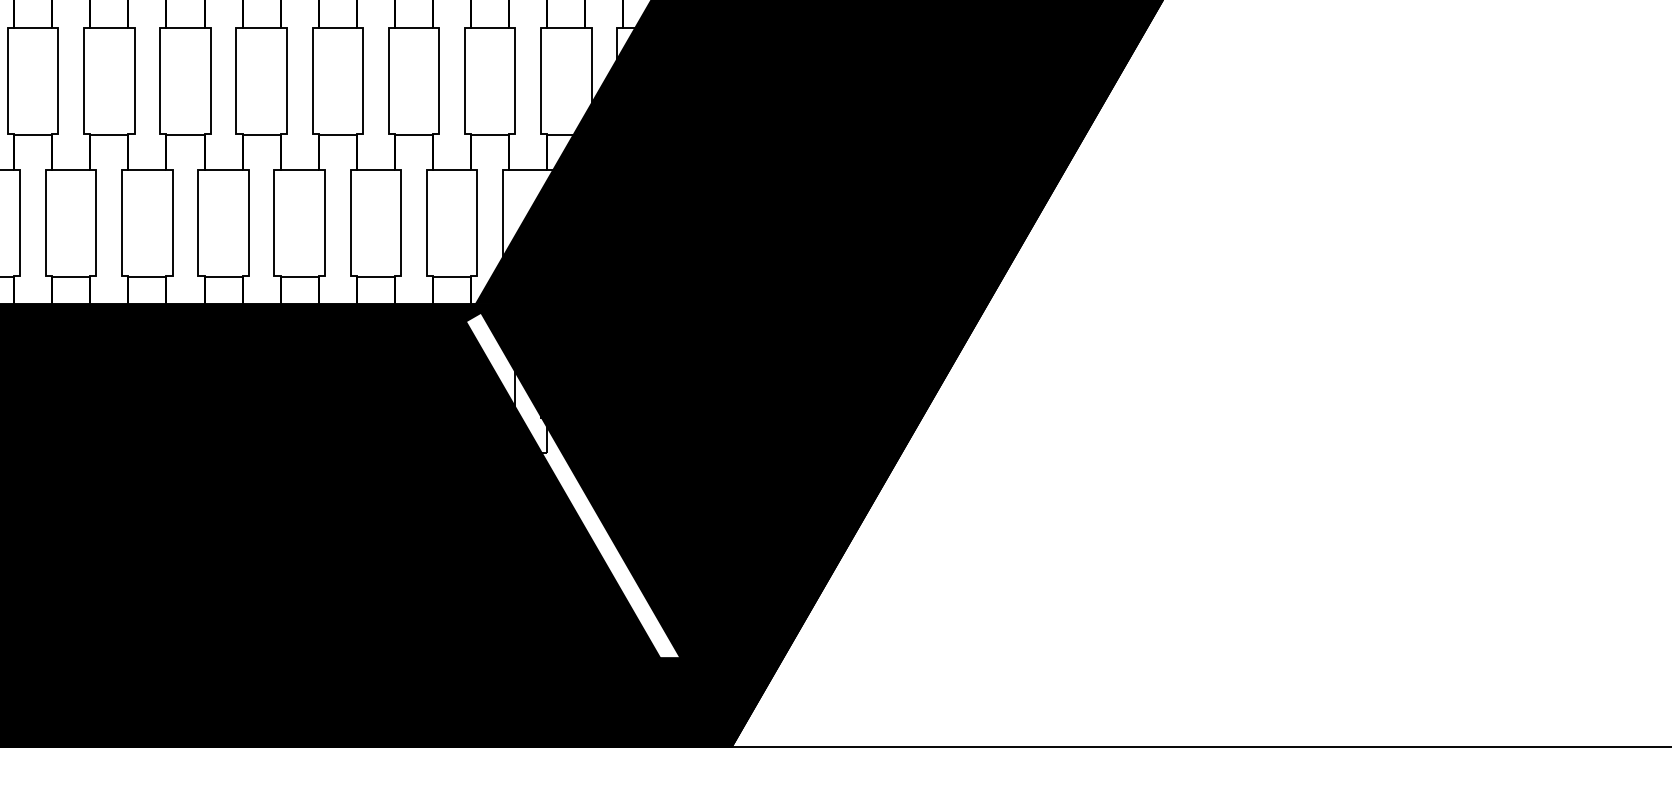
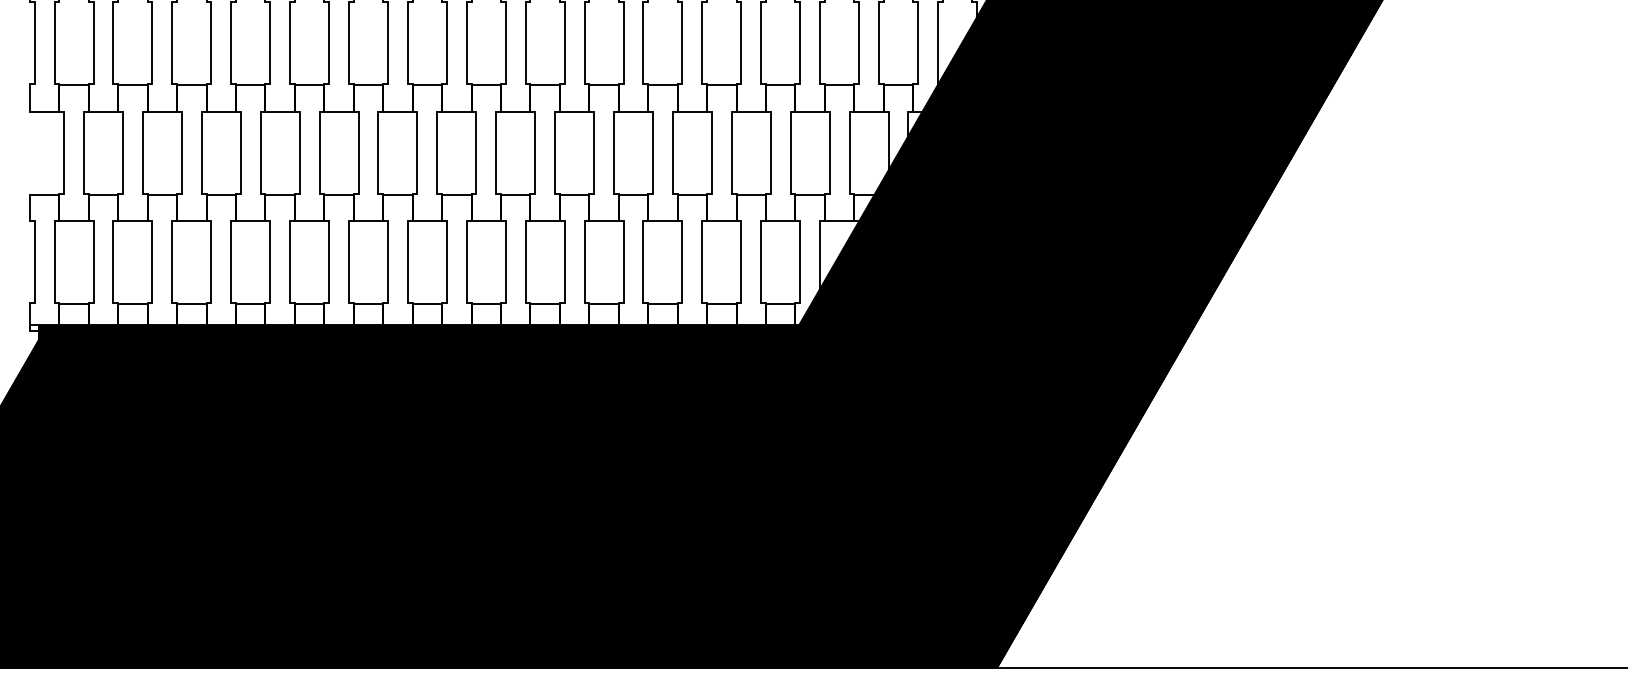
fill: (591, 520) -> (888, 492), added

